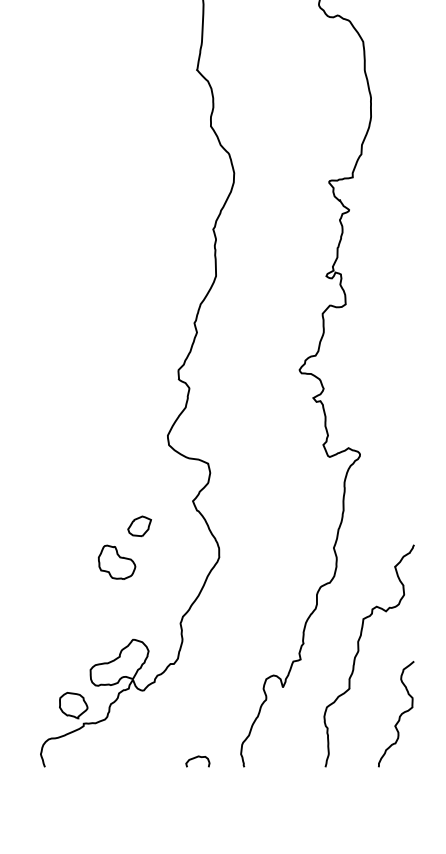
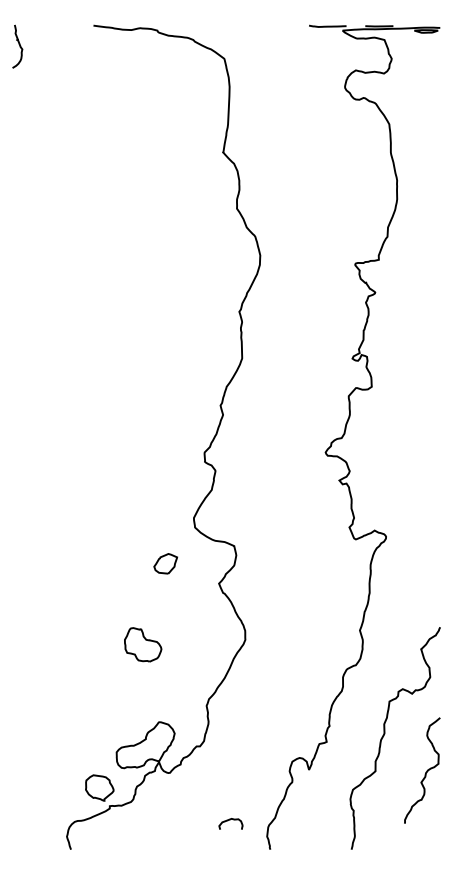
part: (139, 526) -> (165, 563), moved
curve: (399, 716) -> (425, 772), moved
curve: (197, 758) -> (230, 820), moved

